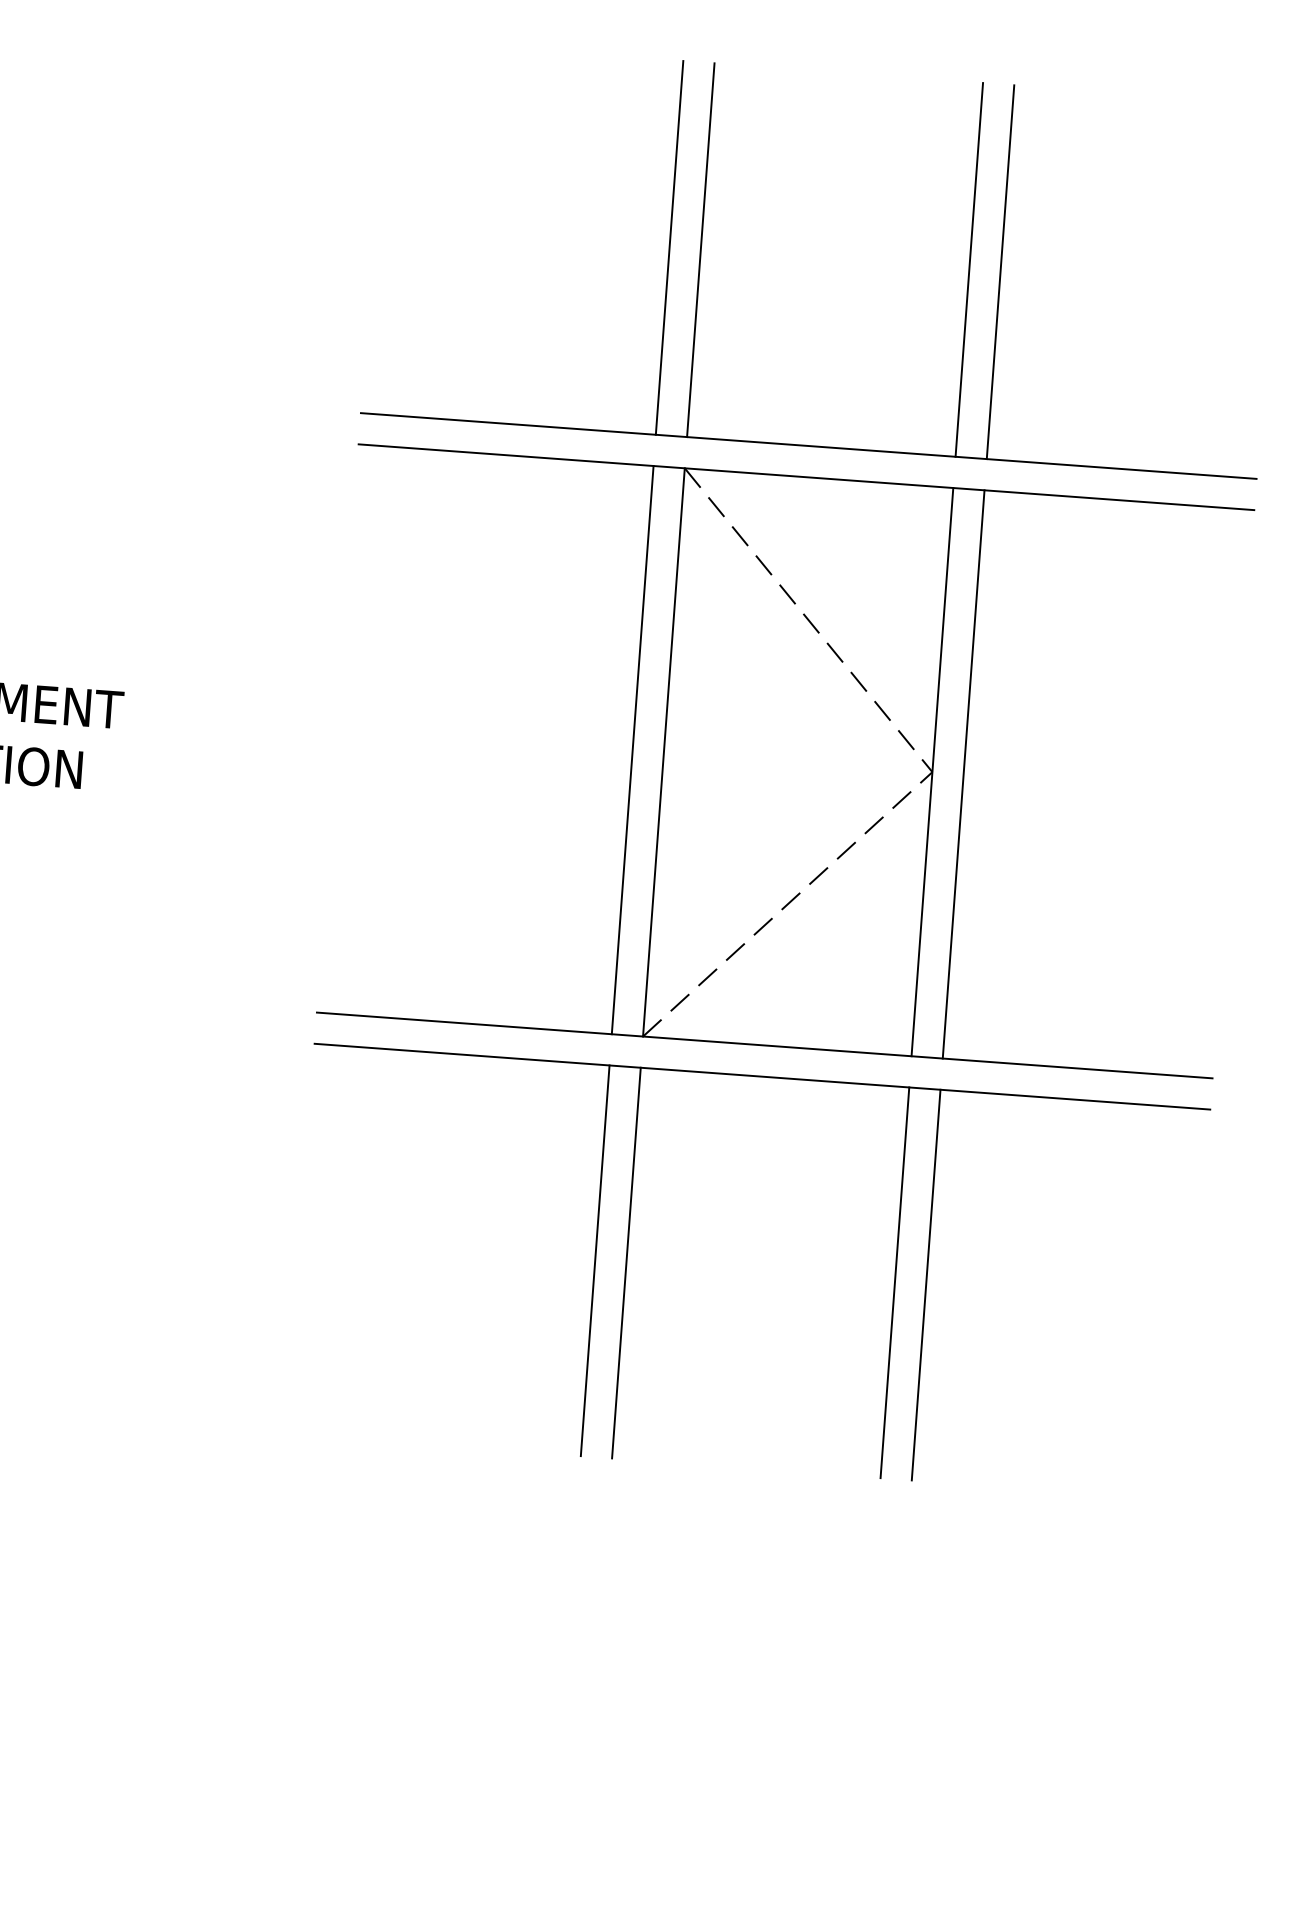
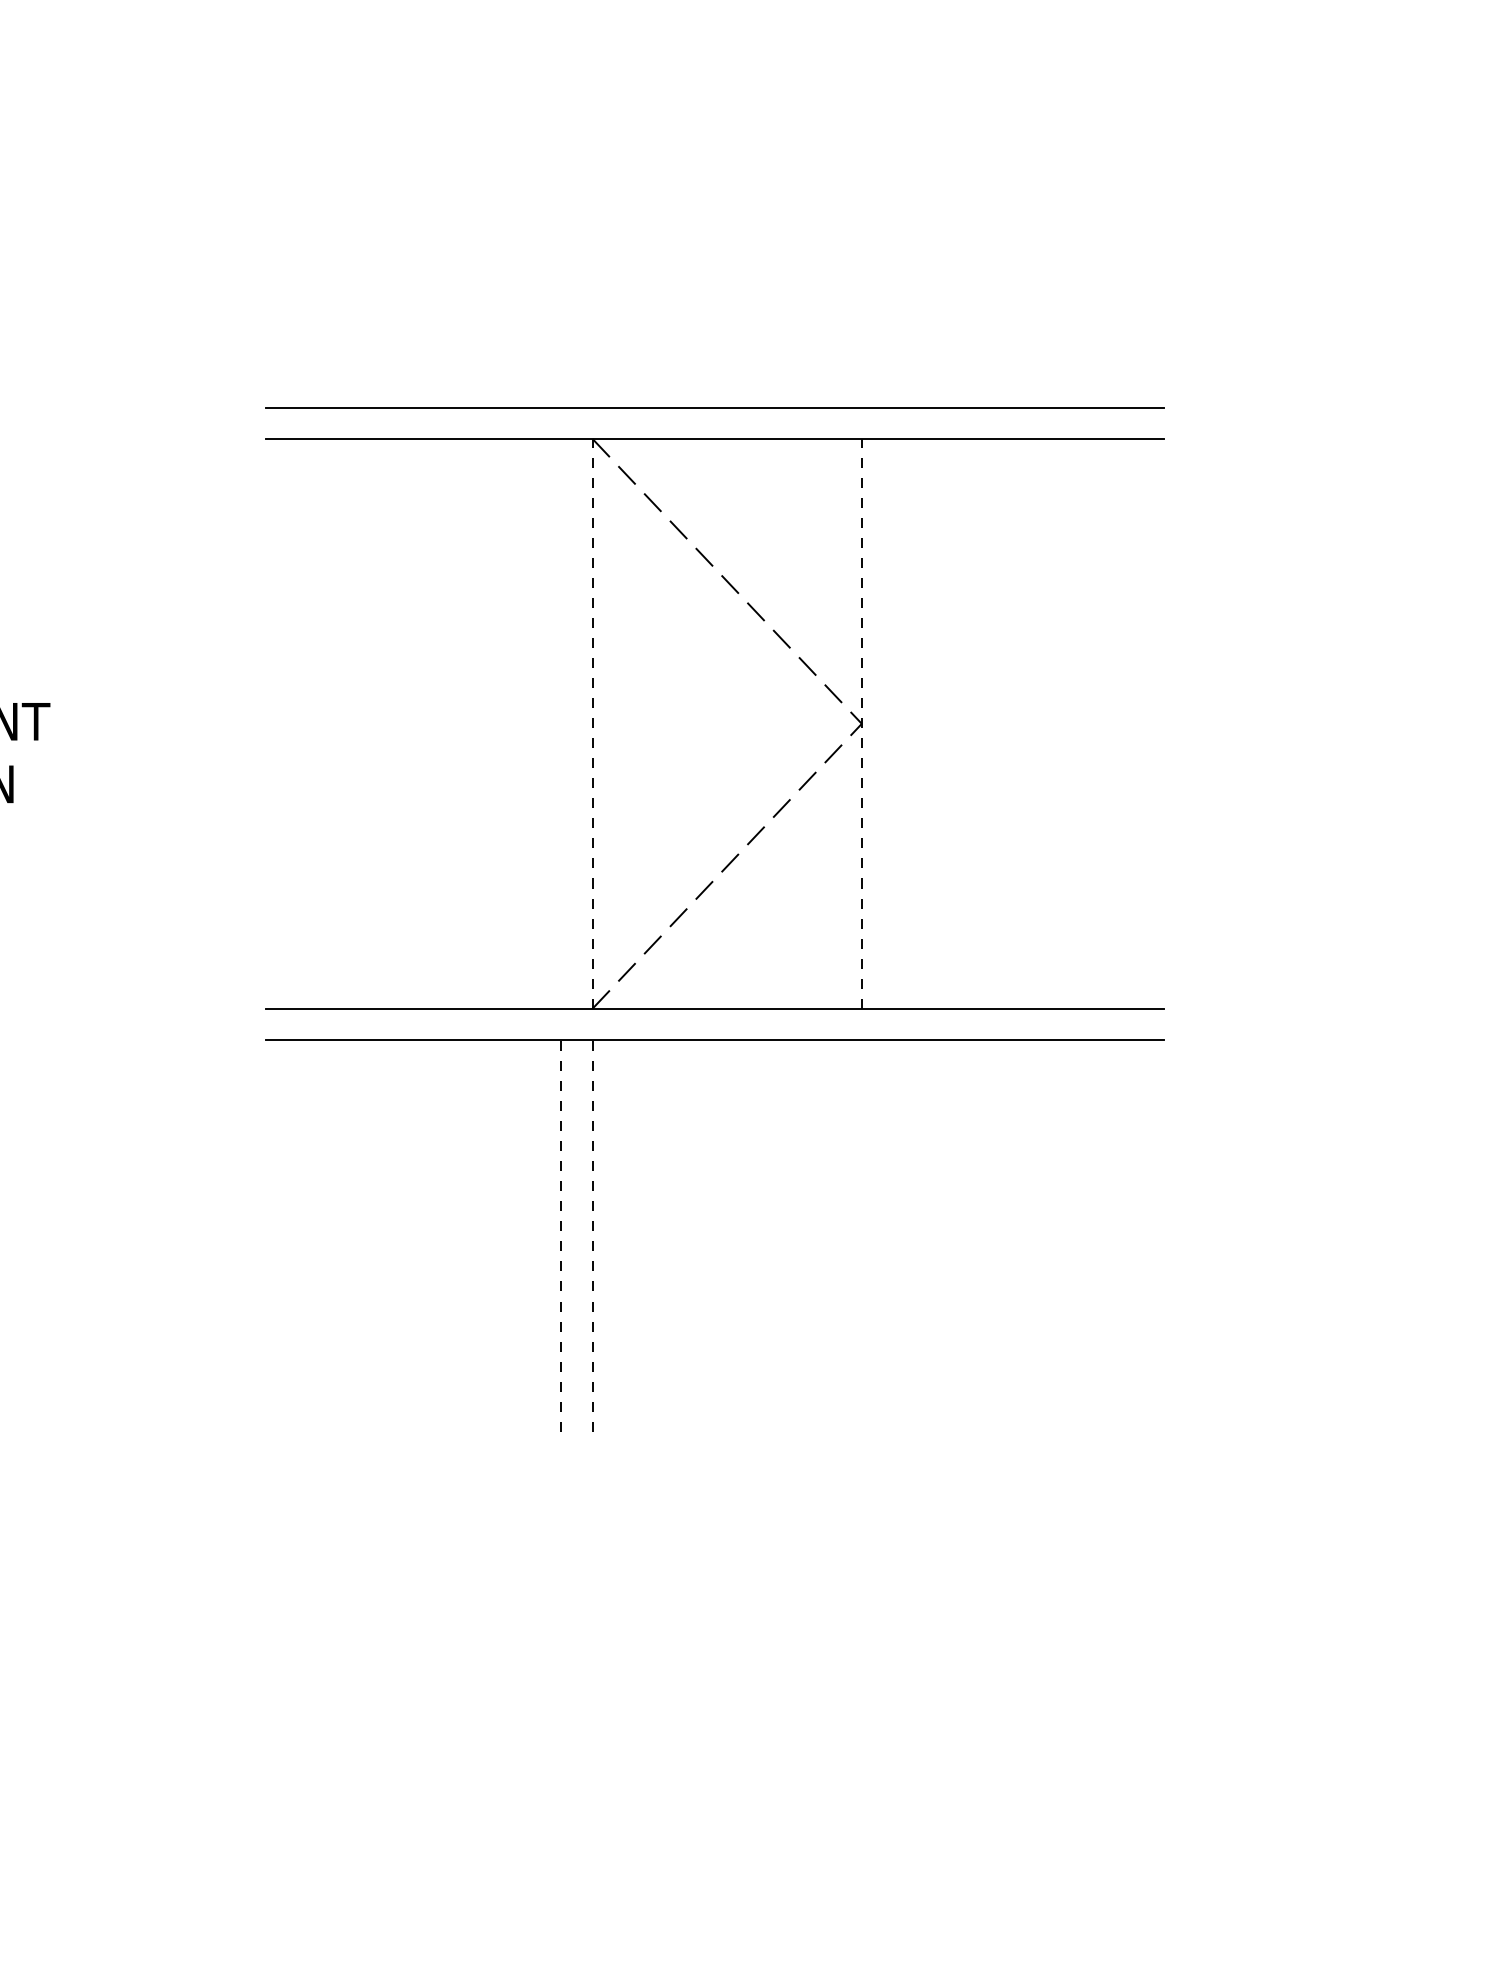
line: (669, 247) -> (561, 219), removed
line: (700, 249) -> (592, 219), removed
line: (969, 269) -> (861, 219), removed
line: (1000, 271) -> (893, 219), removed
line: (632, 749) -> (561, 723), removed
line: (663, 752) -> (592, 723), solid -> dashed
line: (932, 771) -> (861, 723), solid -> dashed
line: (964, 774) -> (893, 723), removed
line: (595, 1260) -> (561, 1235), solid -> dashed
line: (626, 1262) -> (592, 1235), solid -> dashed
line: (894, 1282) -> (861, 1235), removed
line: (926, 1284) -> (893, 1235), removed

